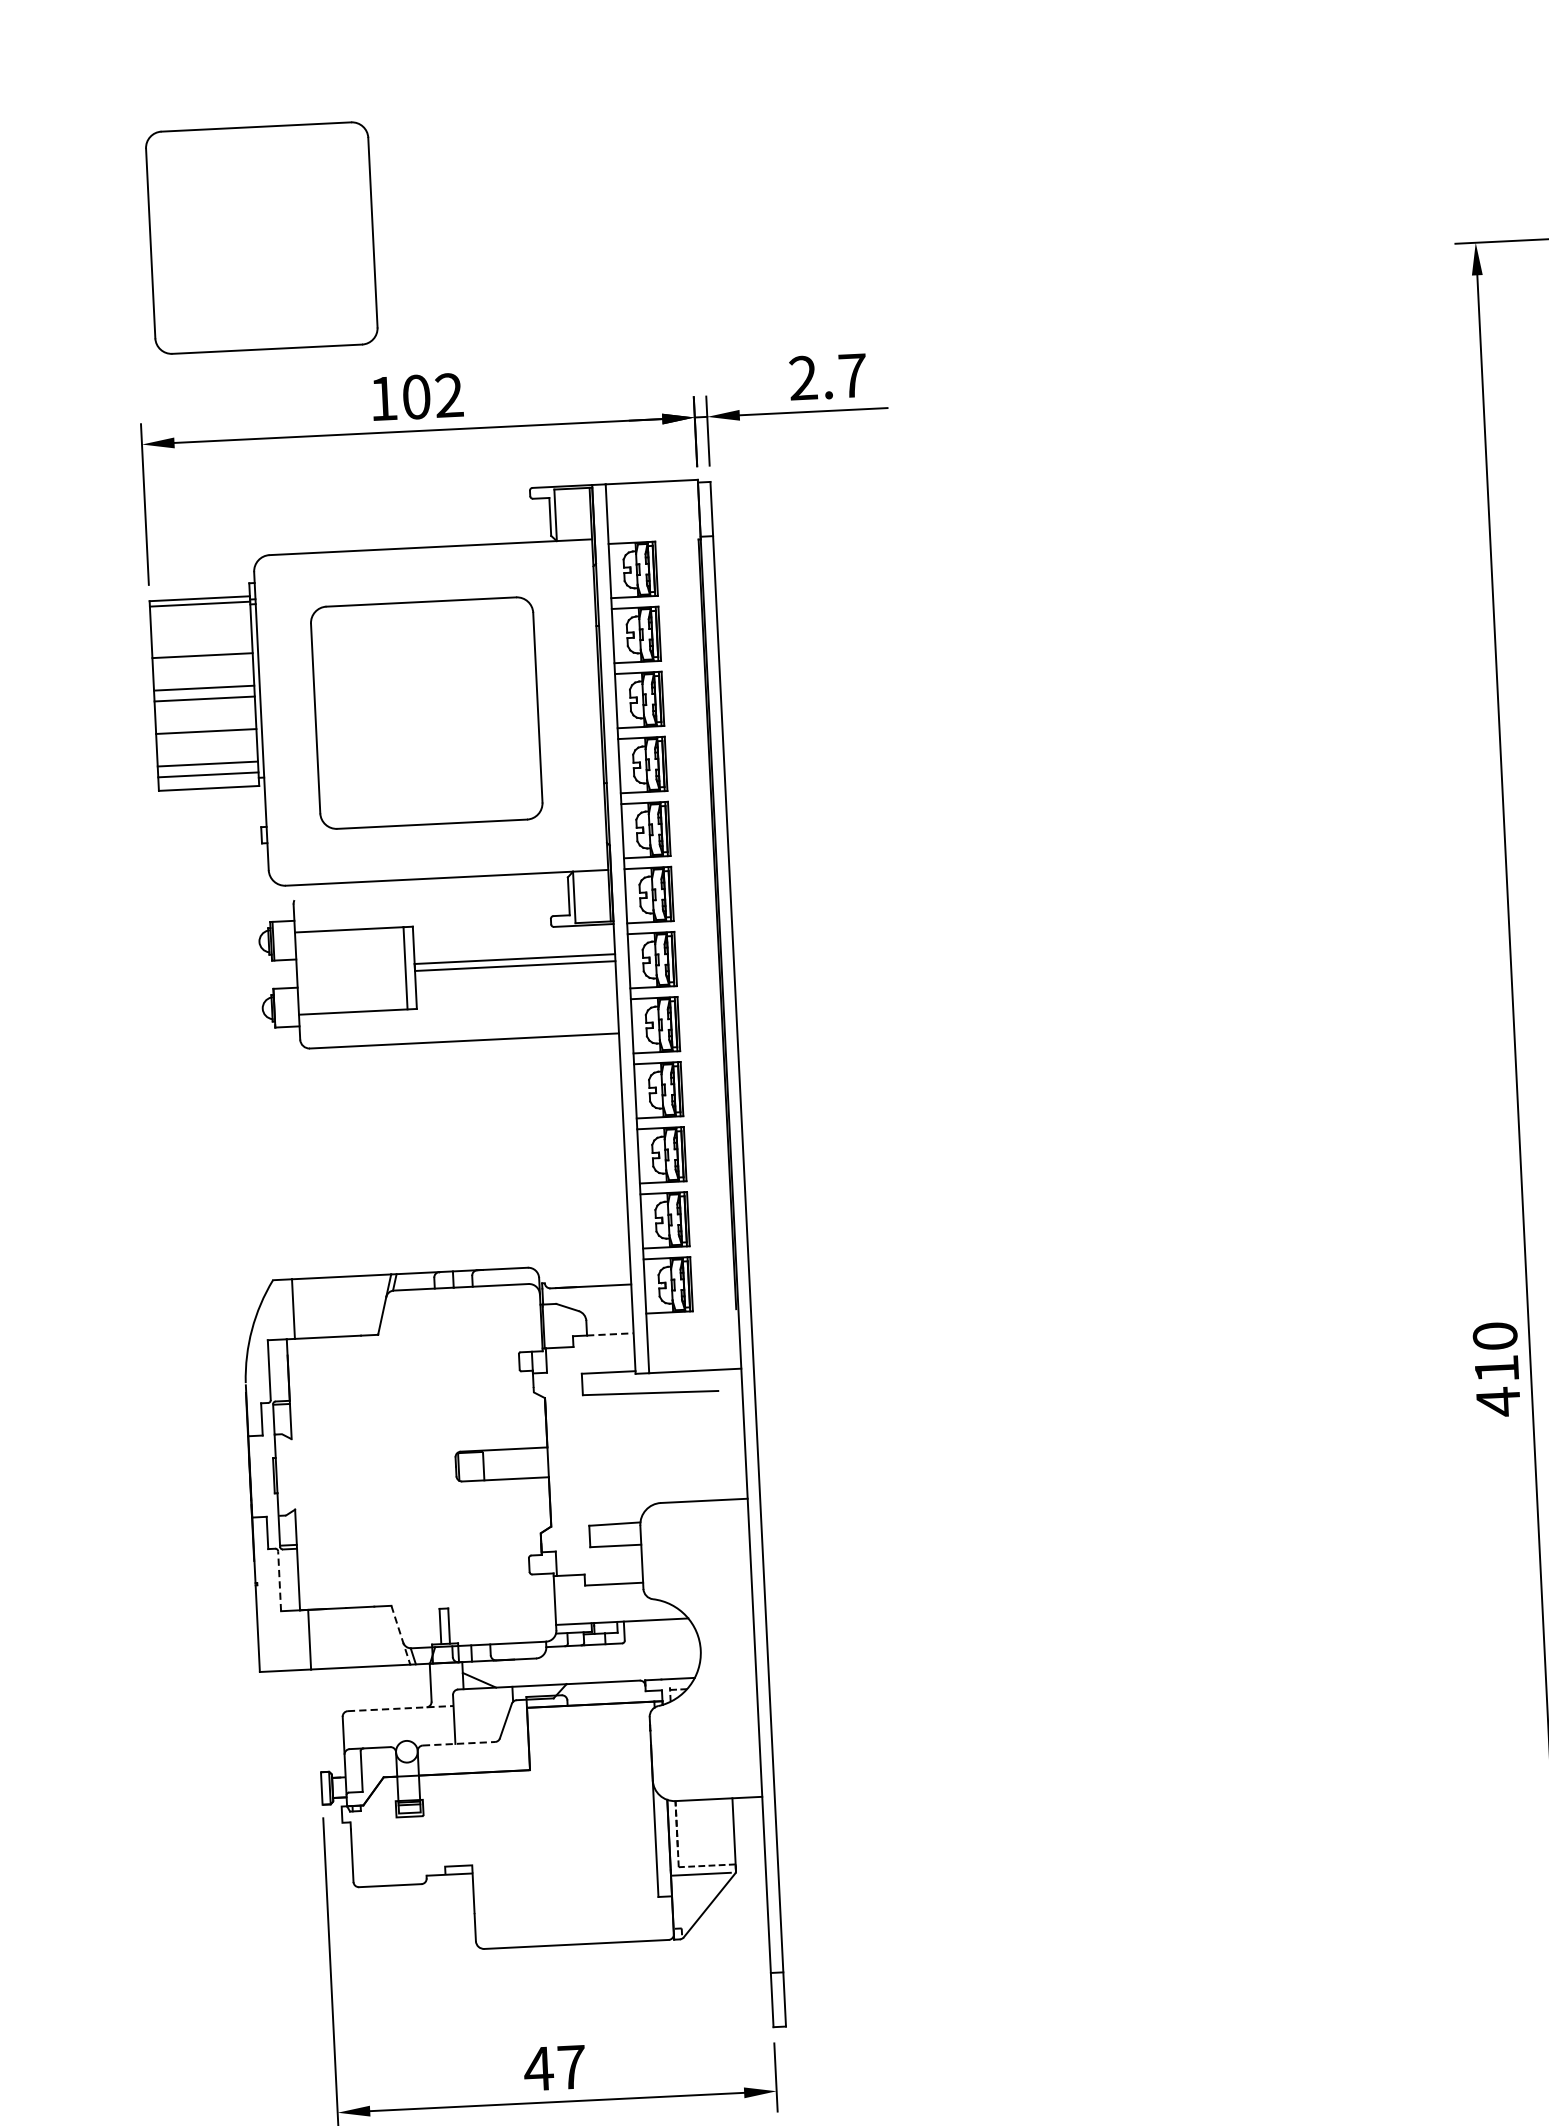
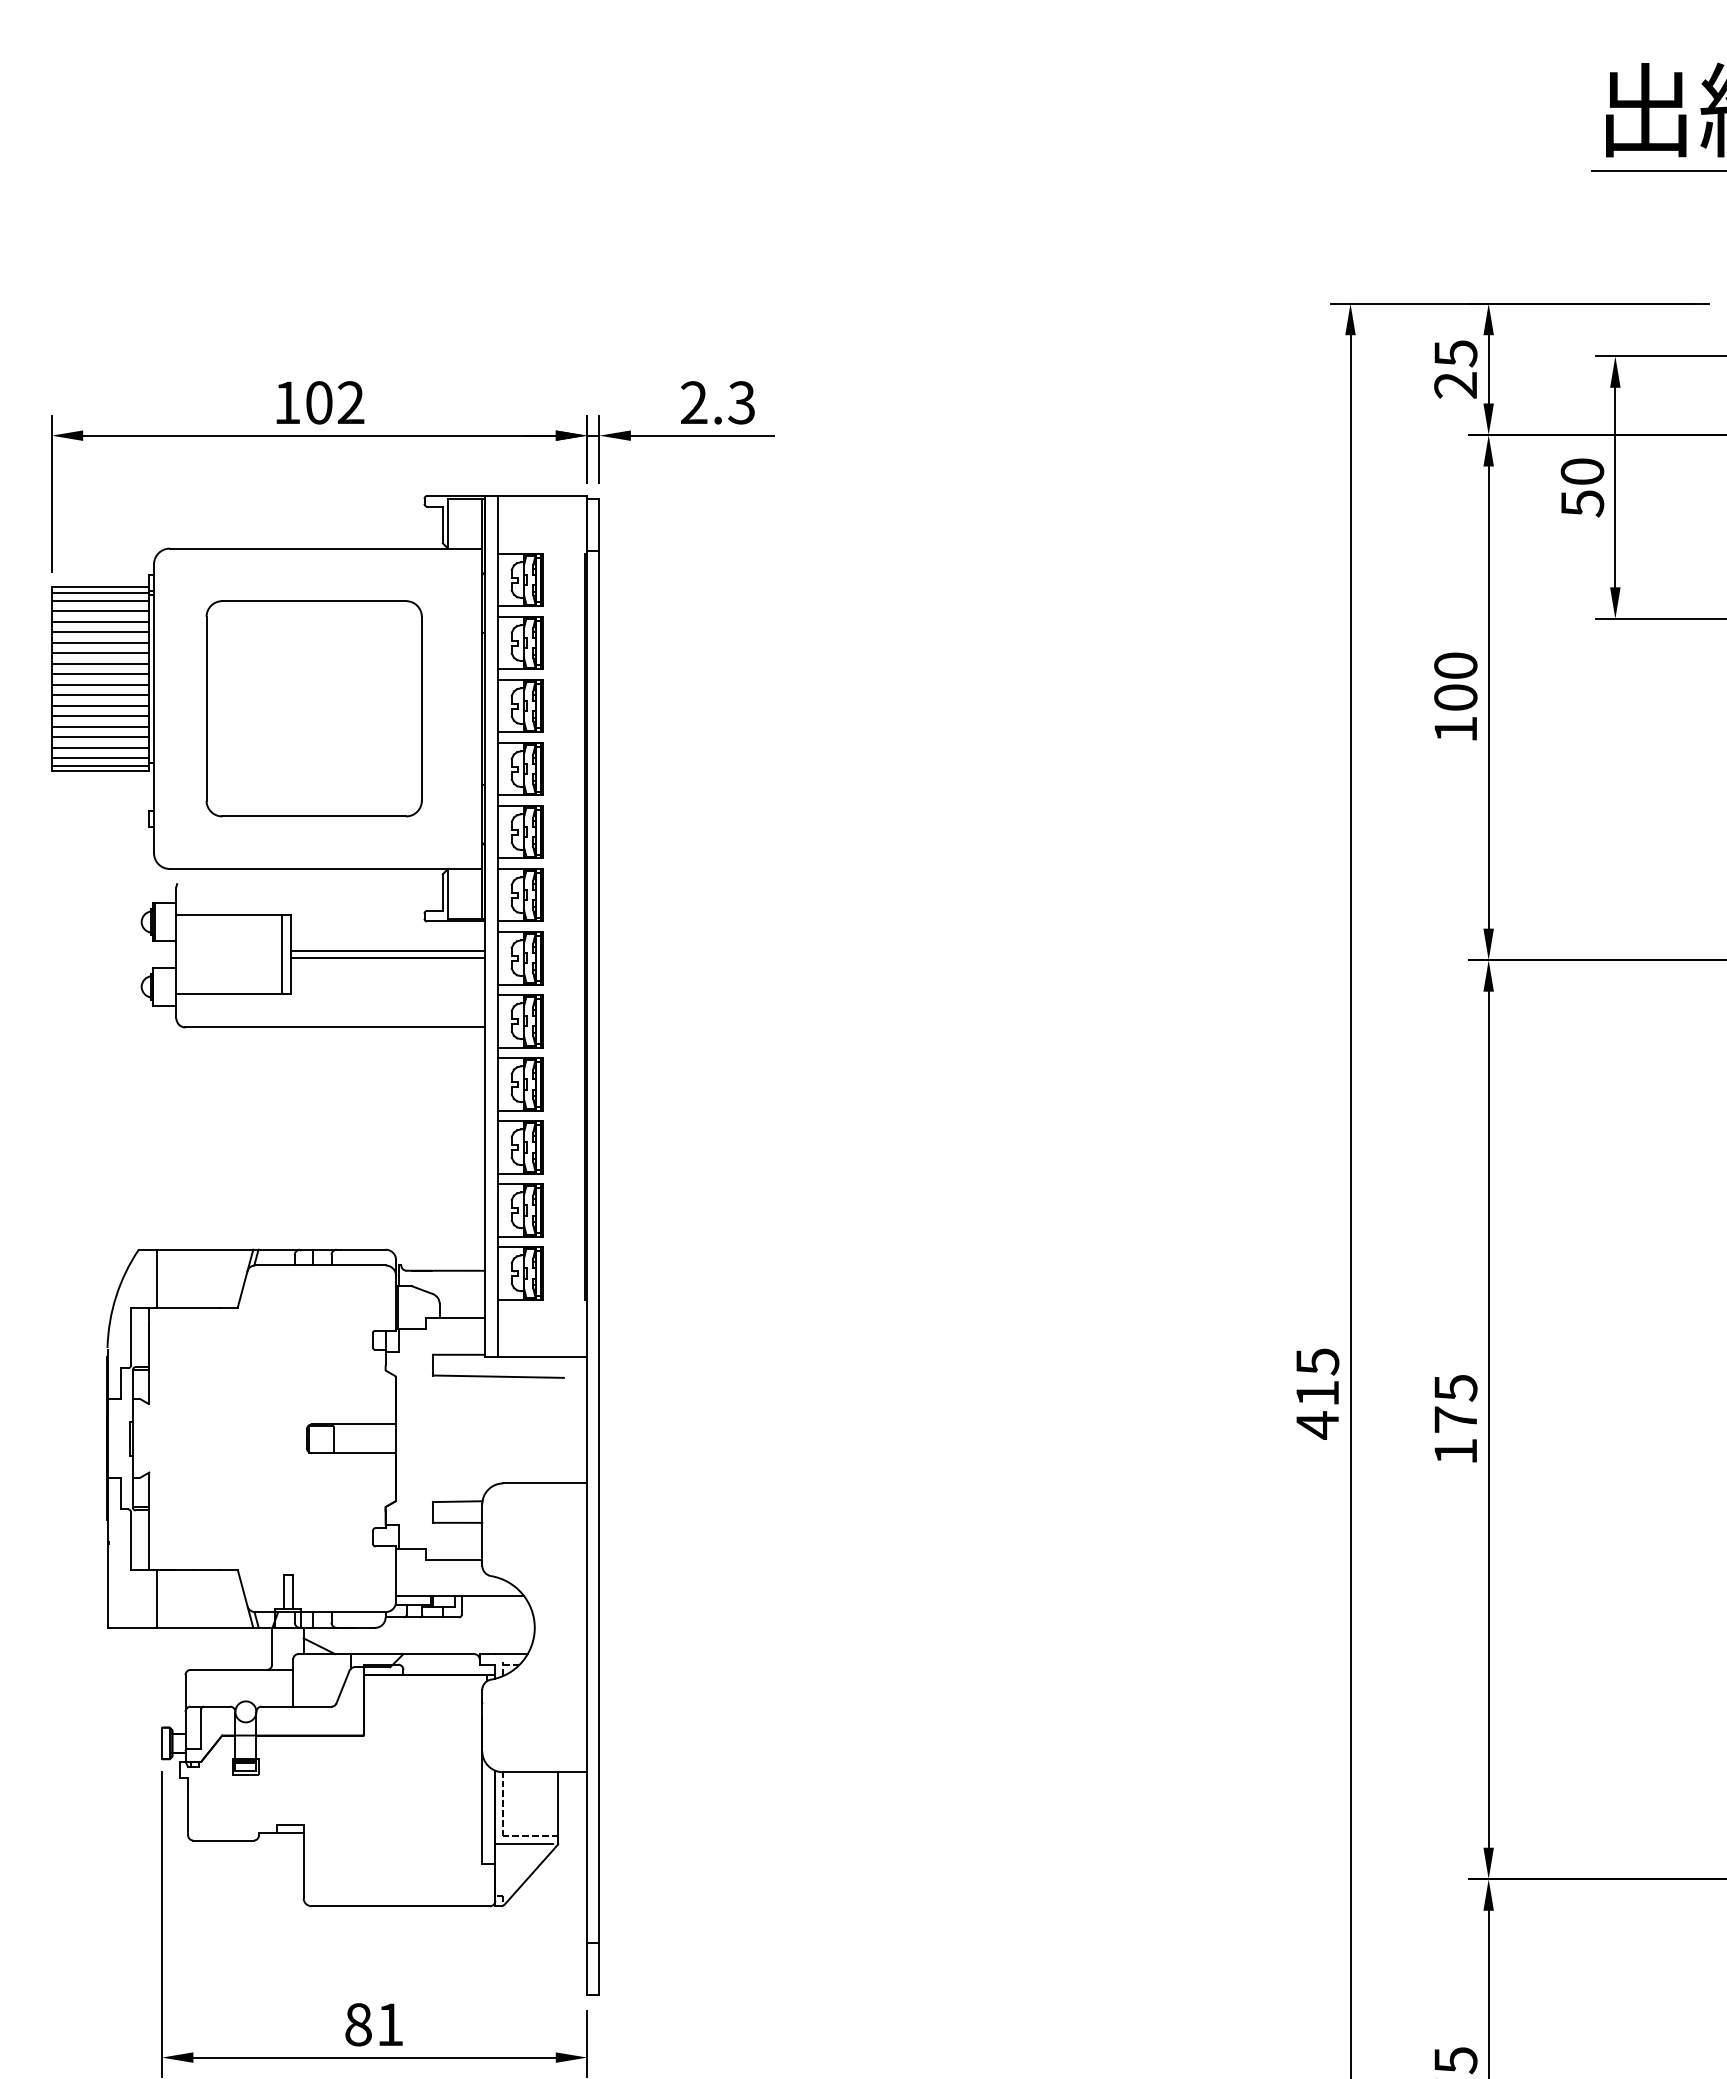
part: (261, 237) -> (176, 241), removed
text: (852, 375) -> (741, 402), 2.7 -> 2.3
line: (199, 612) -> (99, 600), added
line: (200, 623) -> (99, 611), added
line: (200, 633) -> (99, 621), added
line: (201, 645) -> (99, 632), added
line: (202, 666) -> (99, 653), added
line: (202, 677) -> (99, 663), added
line: (204, 710) -> (99, 695), added
line: (205, 720) -> (99, 705), added
line: (206, 742) -> (99, 726), added
line: (206, 753) -> (99, 737), added
line: (208, 783) -> (99, 766), added
line: (610, 1334) -> (462, 1318), dashed -> solid
text: (1495, 1336) -> (1317, 1361), 410 -> 415
line: (279, 1580) -> (130, 1540), dashed -> solid
line: (400, 1634) -> (245, 1598), dashed -> solid
line: (401, 1708) -> (242, 1669), dashed -> solid
line: (458, 1743) -> (296, 1706), dashed -> solid
text: (554, 2067) -> (373, 2024), 47 -> 81

